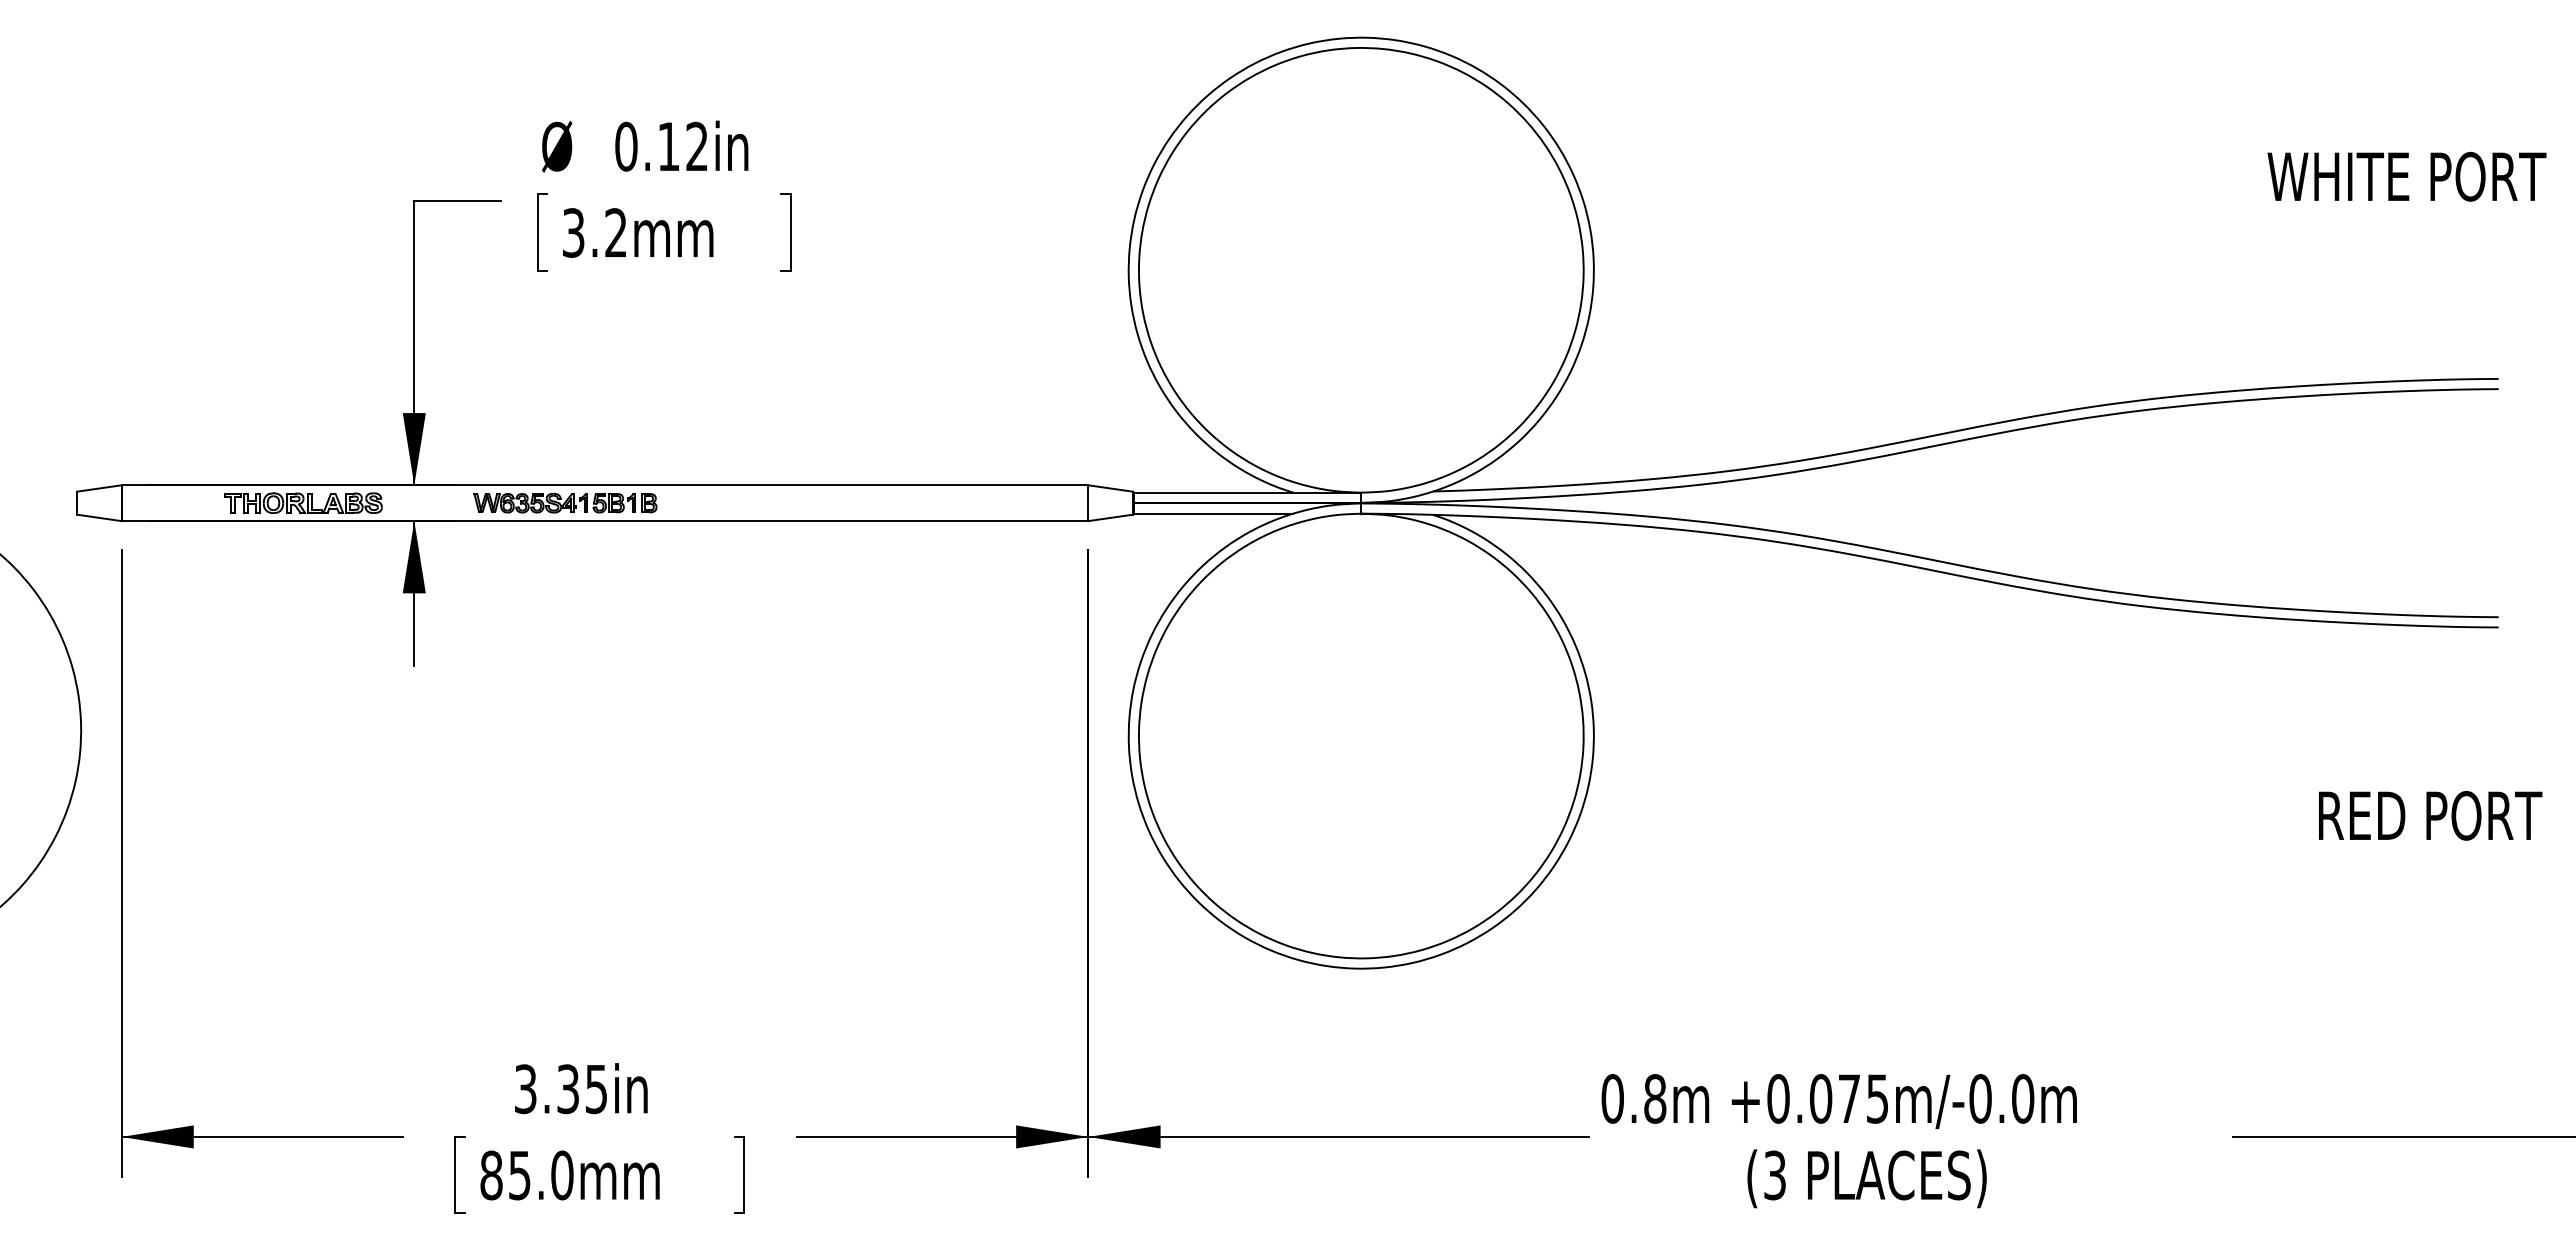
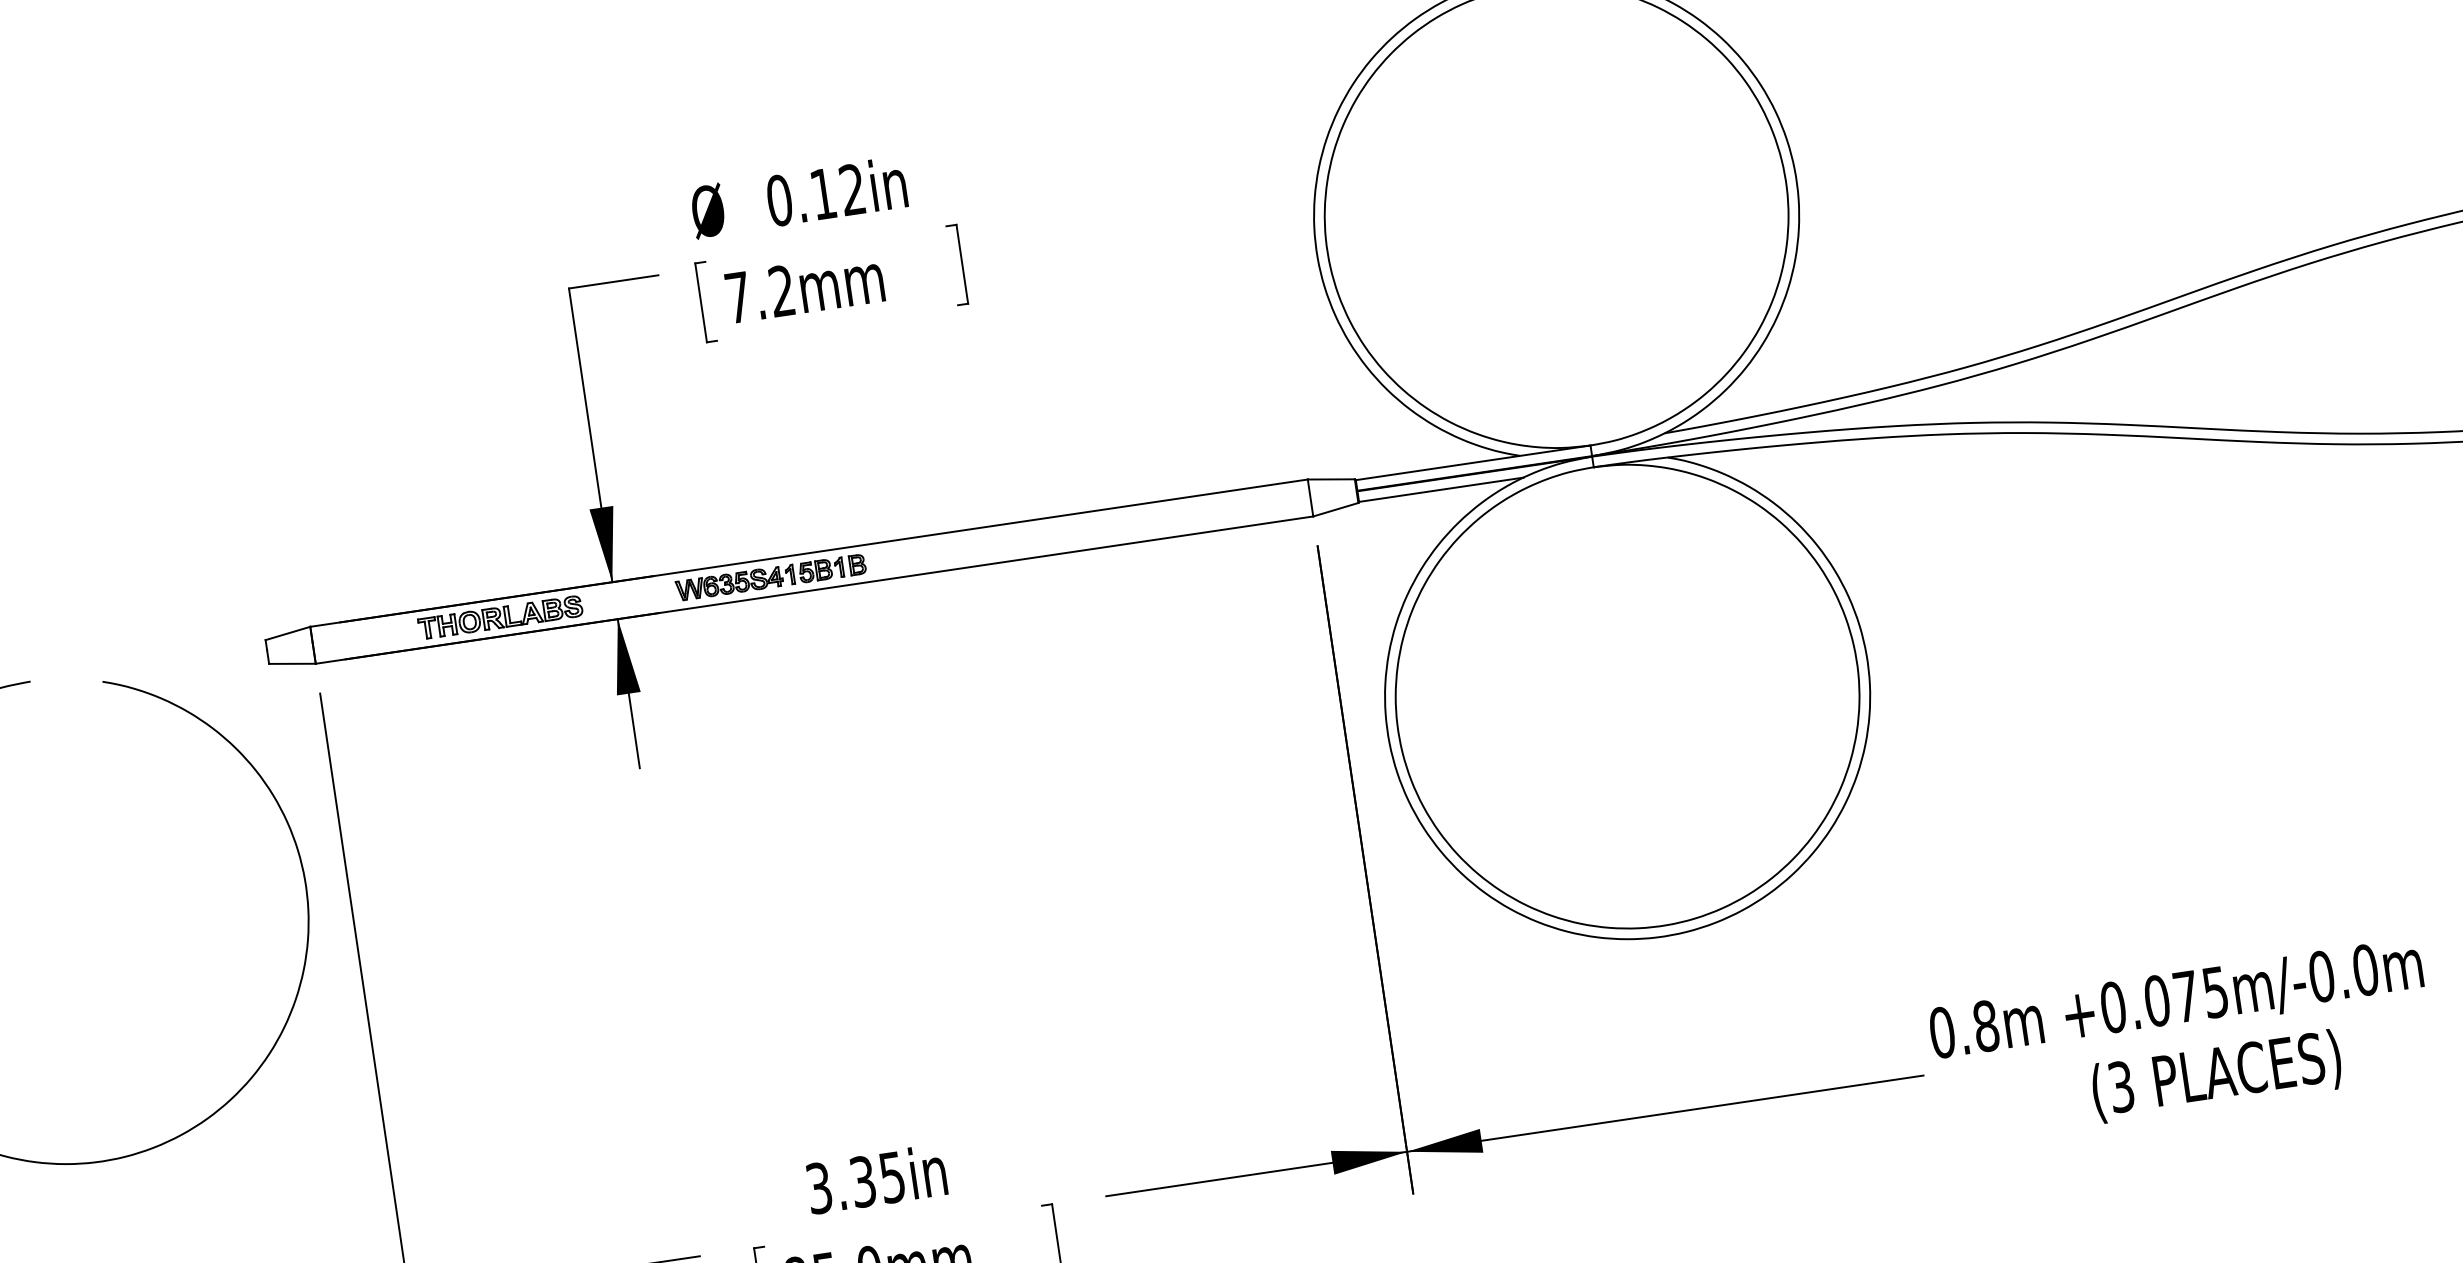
text: (573, 232) -> (738, 297), 3.2mm -> 7.2mm

